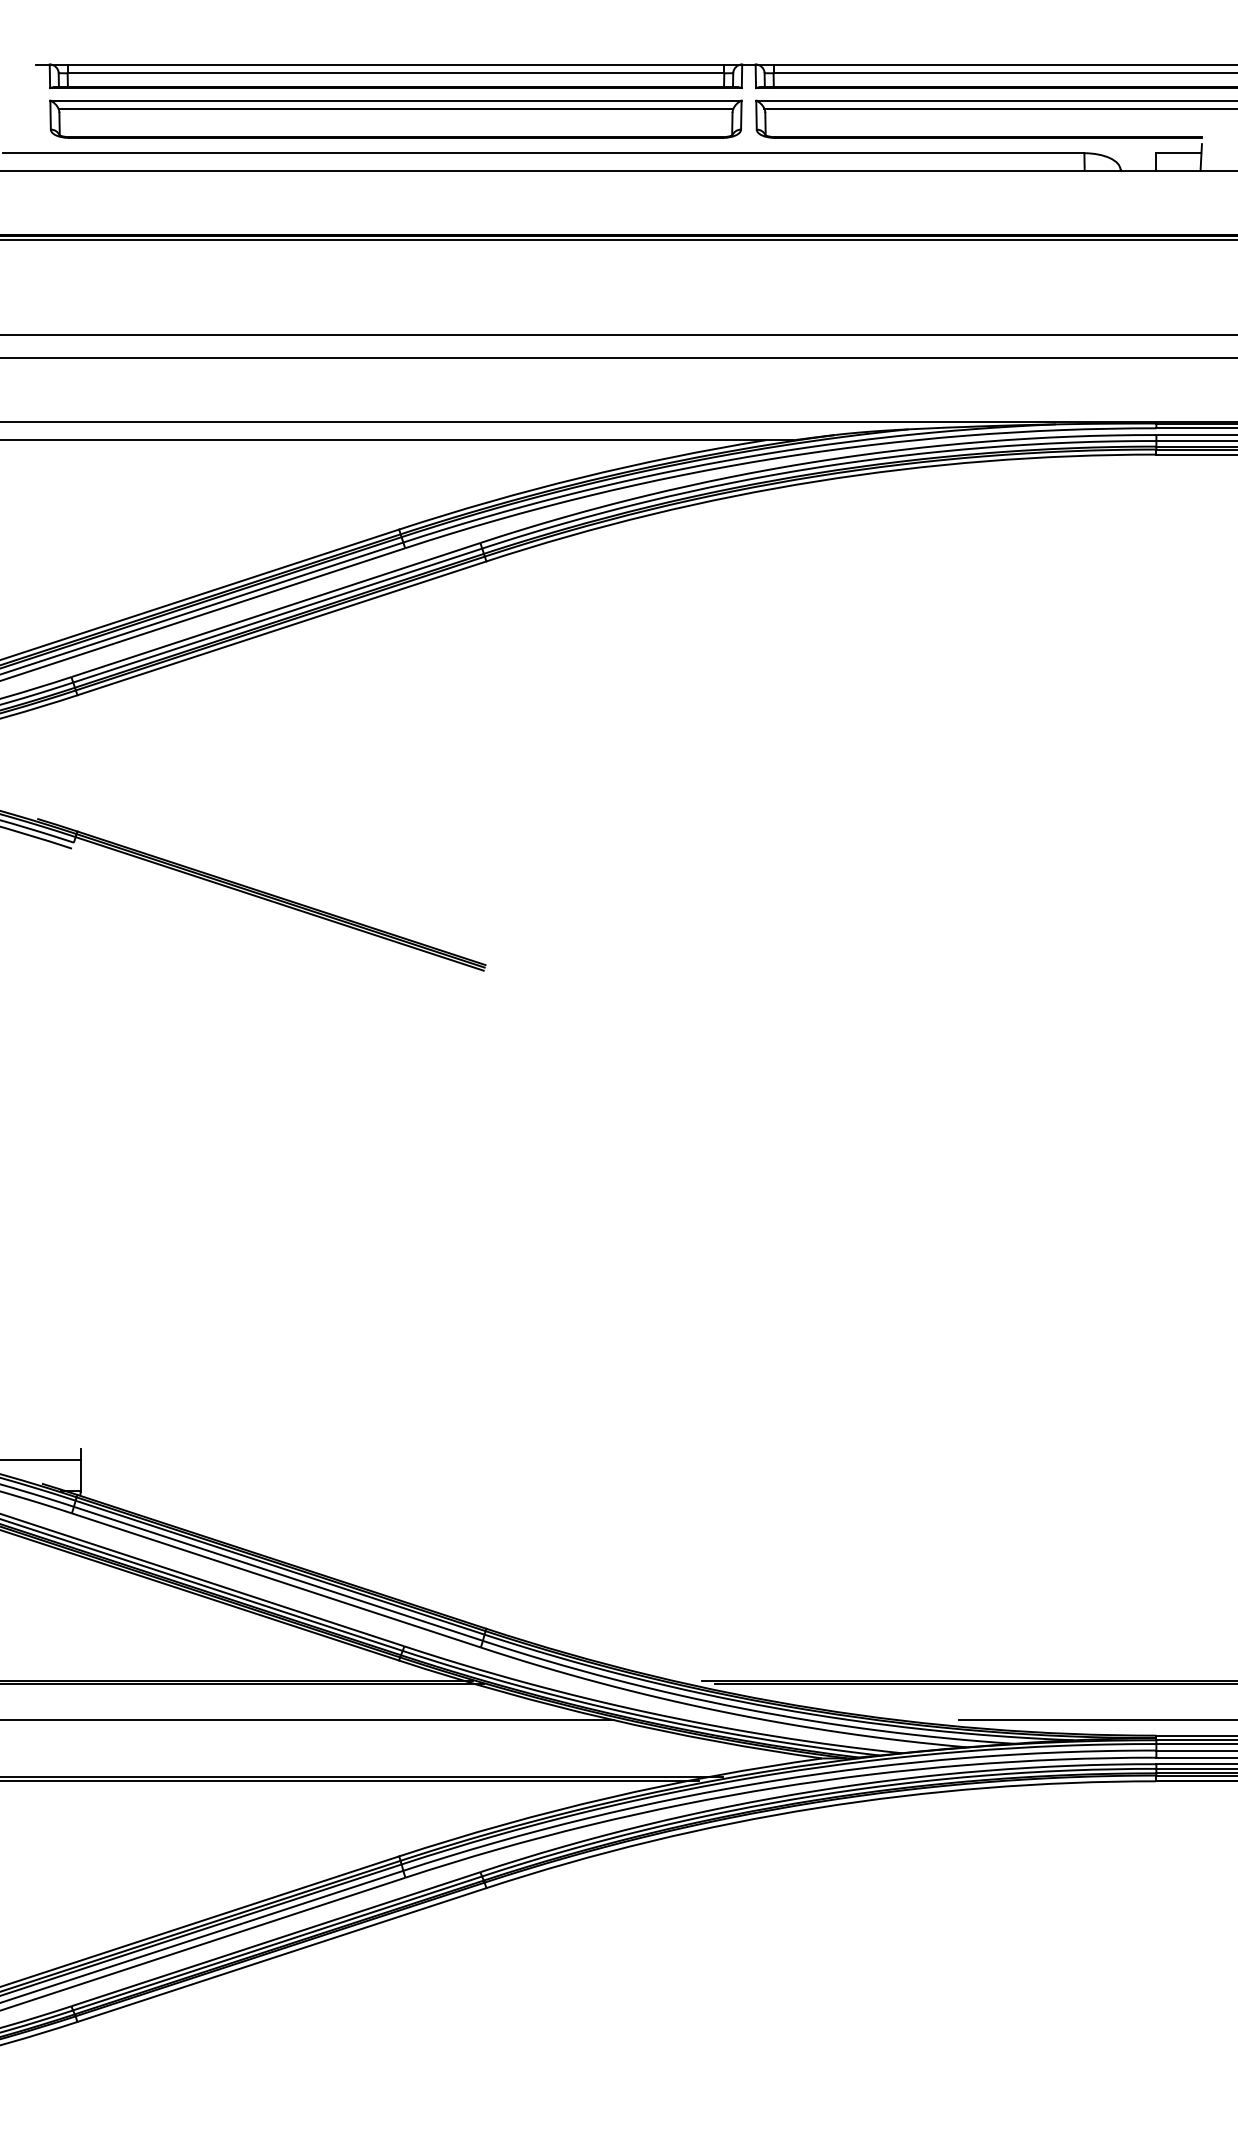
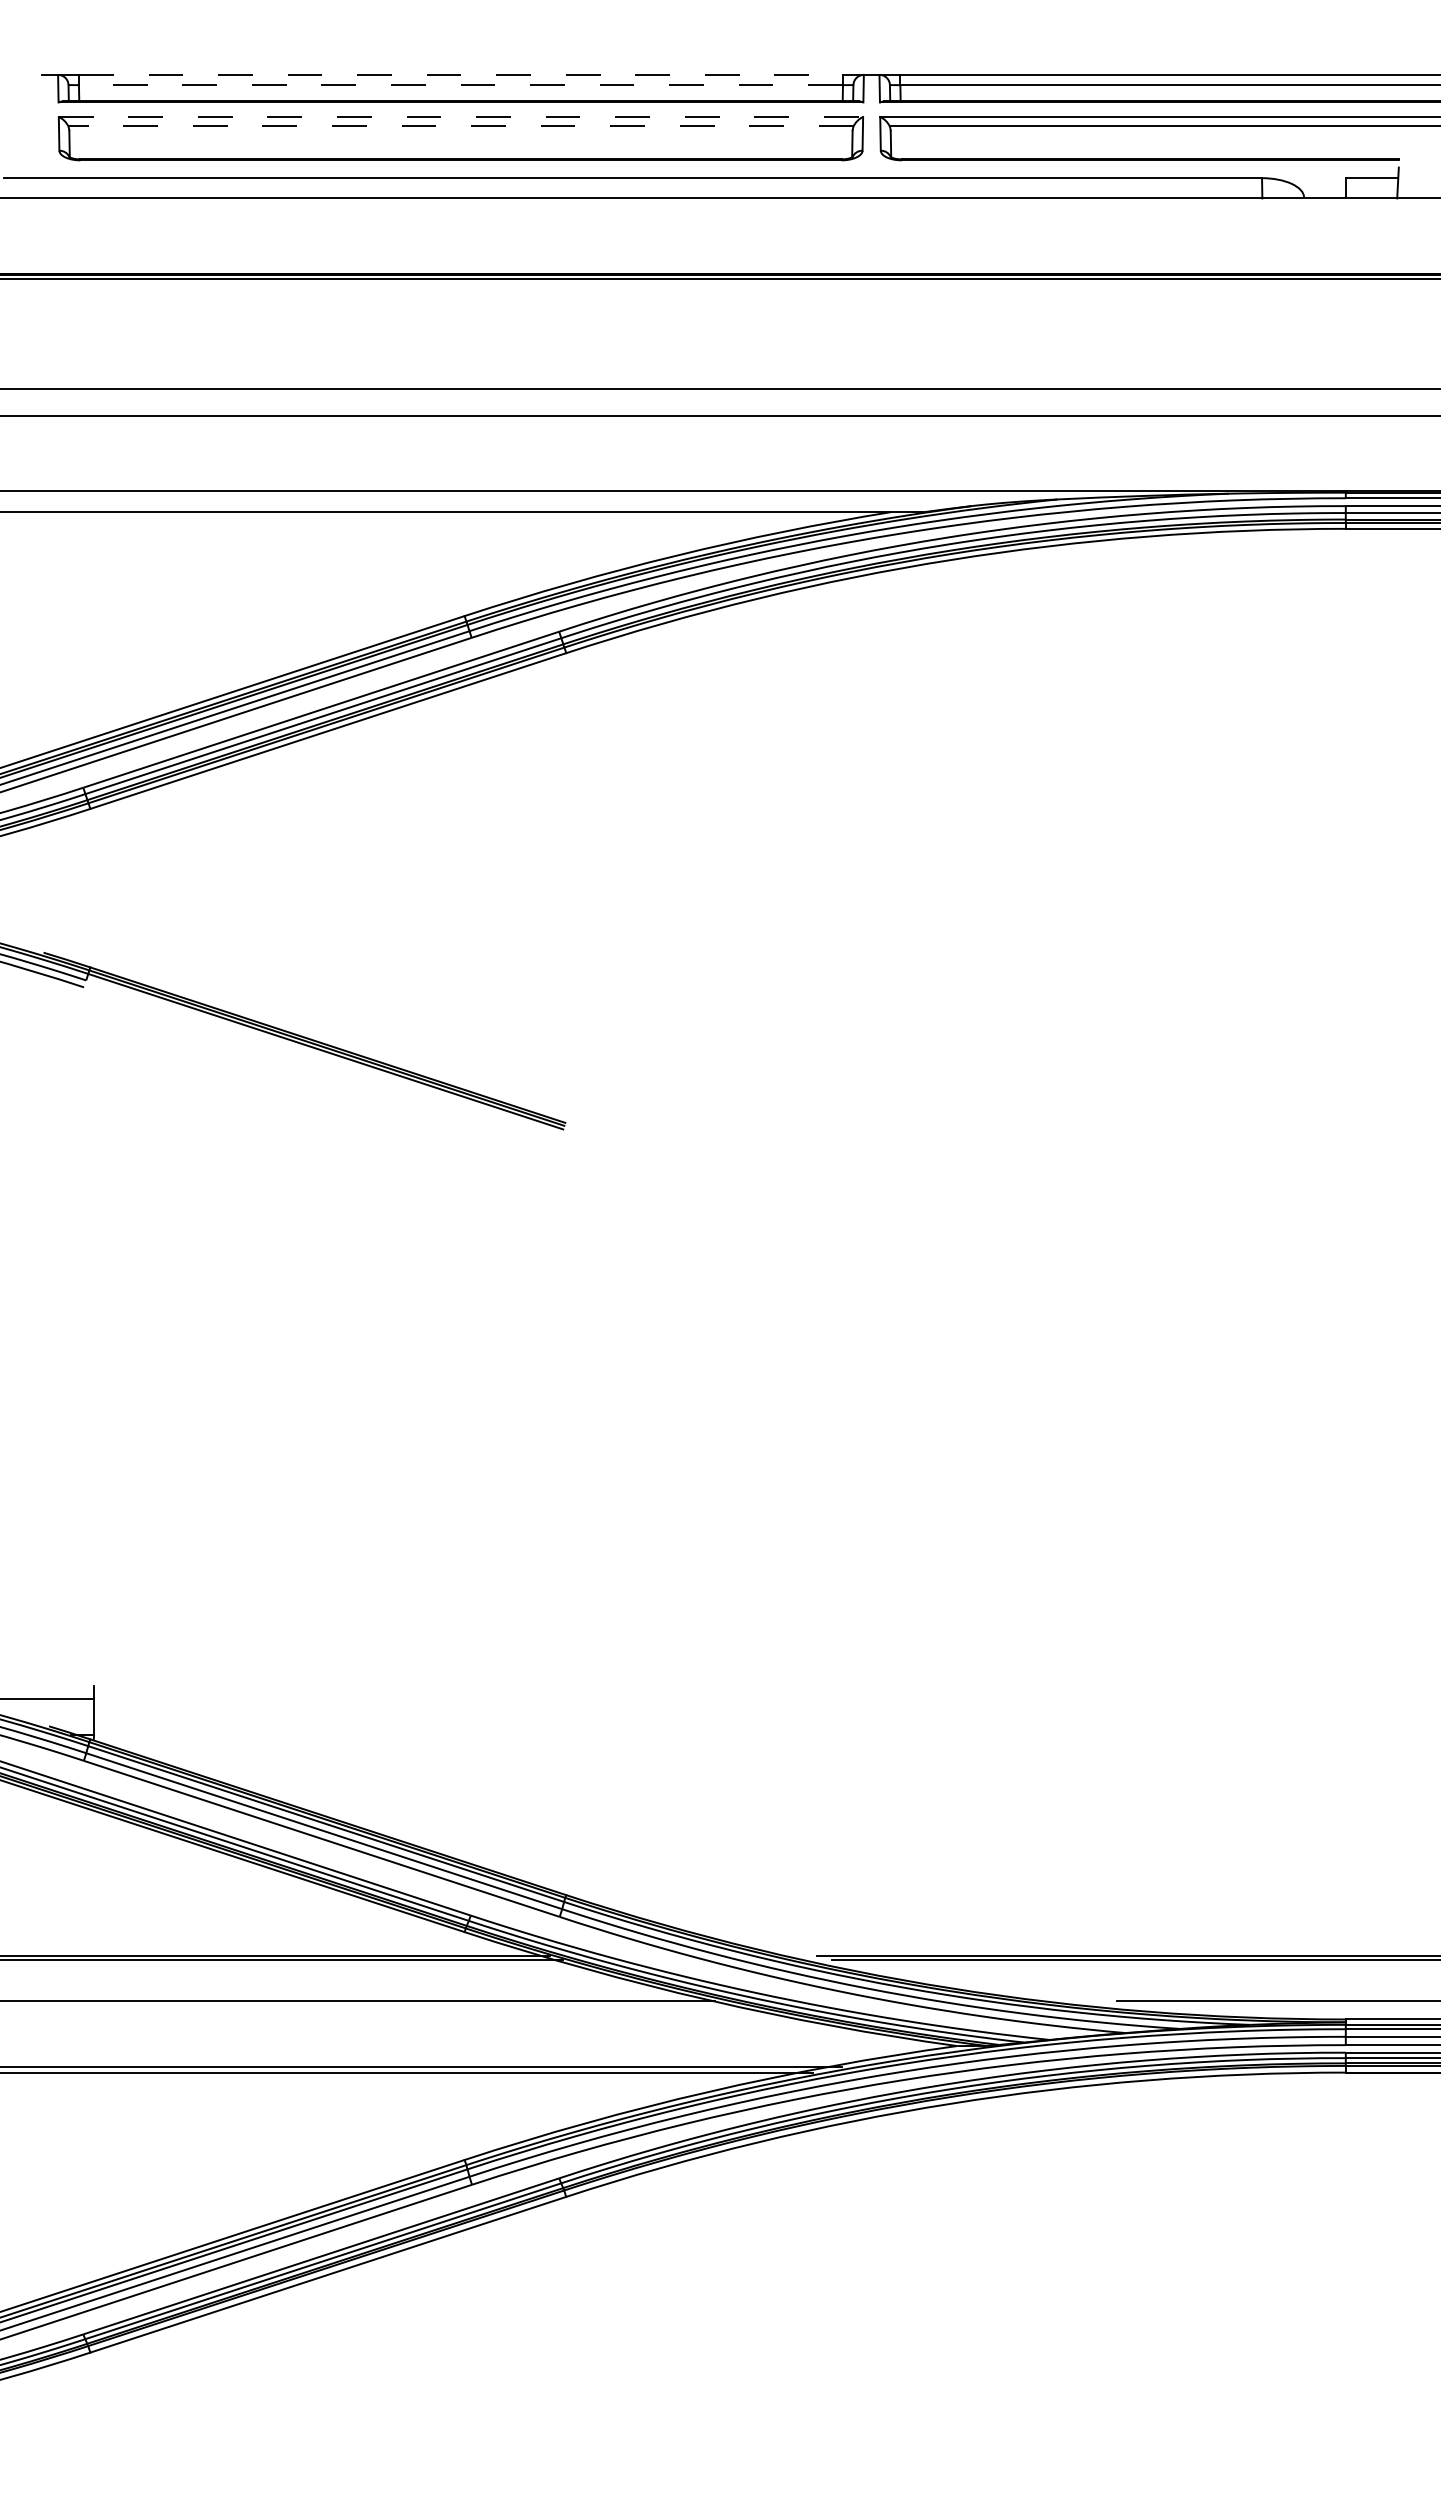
line: (396, 64) -> (461, 74), solid -> dashed
line: (395, 73) -> (460, 85), solid -> dashed
line: (396, 101) -> (461, 117), solid -> dashed
line: (395, 108) -> (460, 126), solid -> dashed

